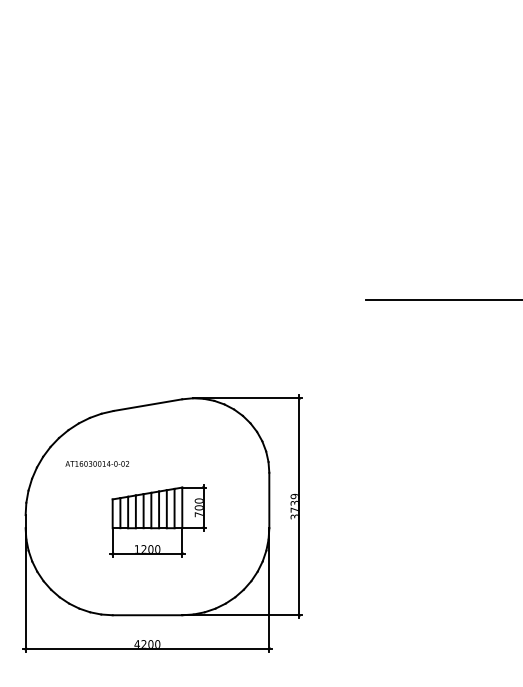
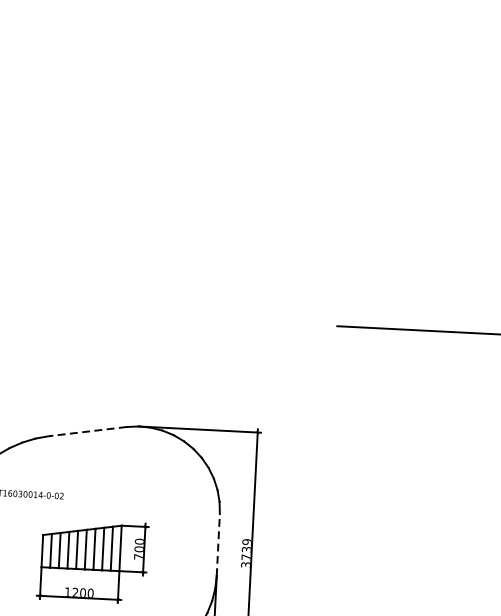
line: (147, 405) -> (87, 431), solid -> dashed
line: (269, 500) -> (218, 545), solid -> dashed

